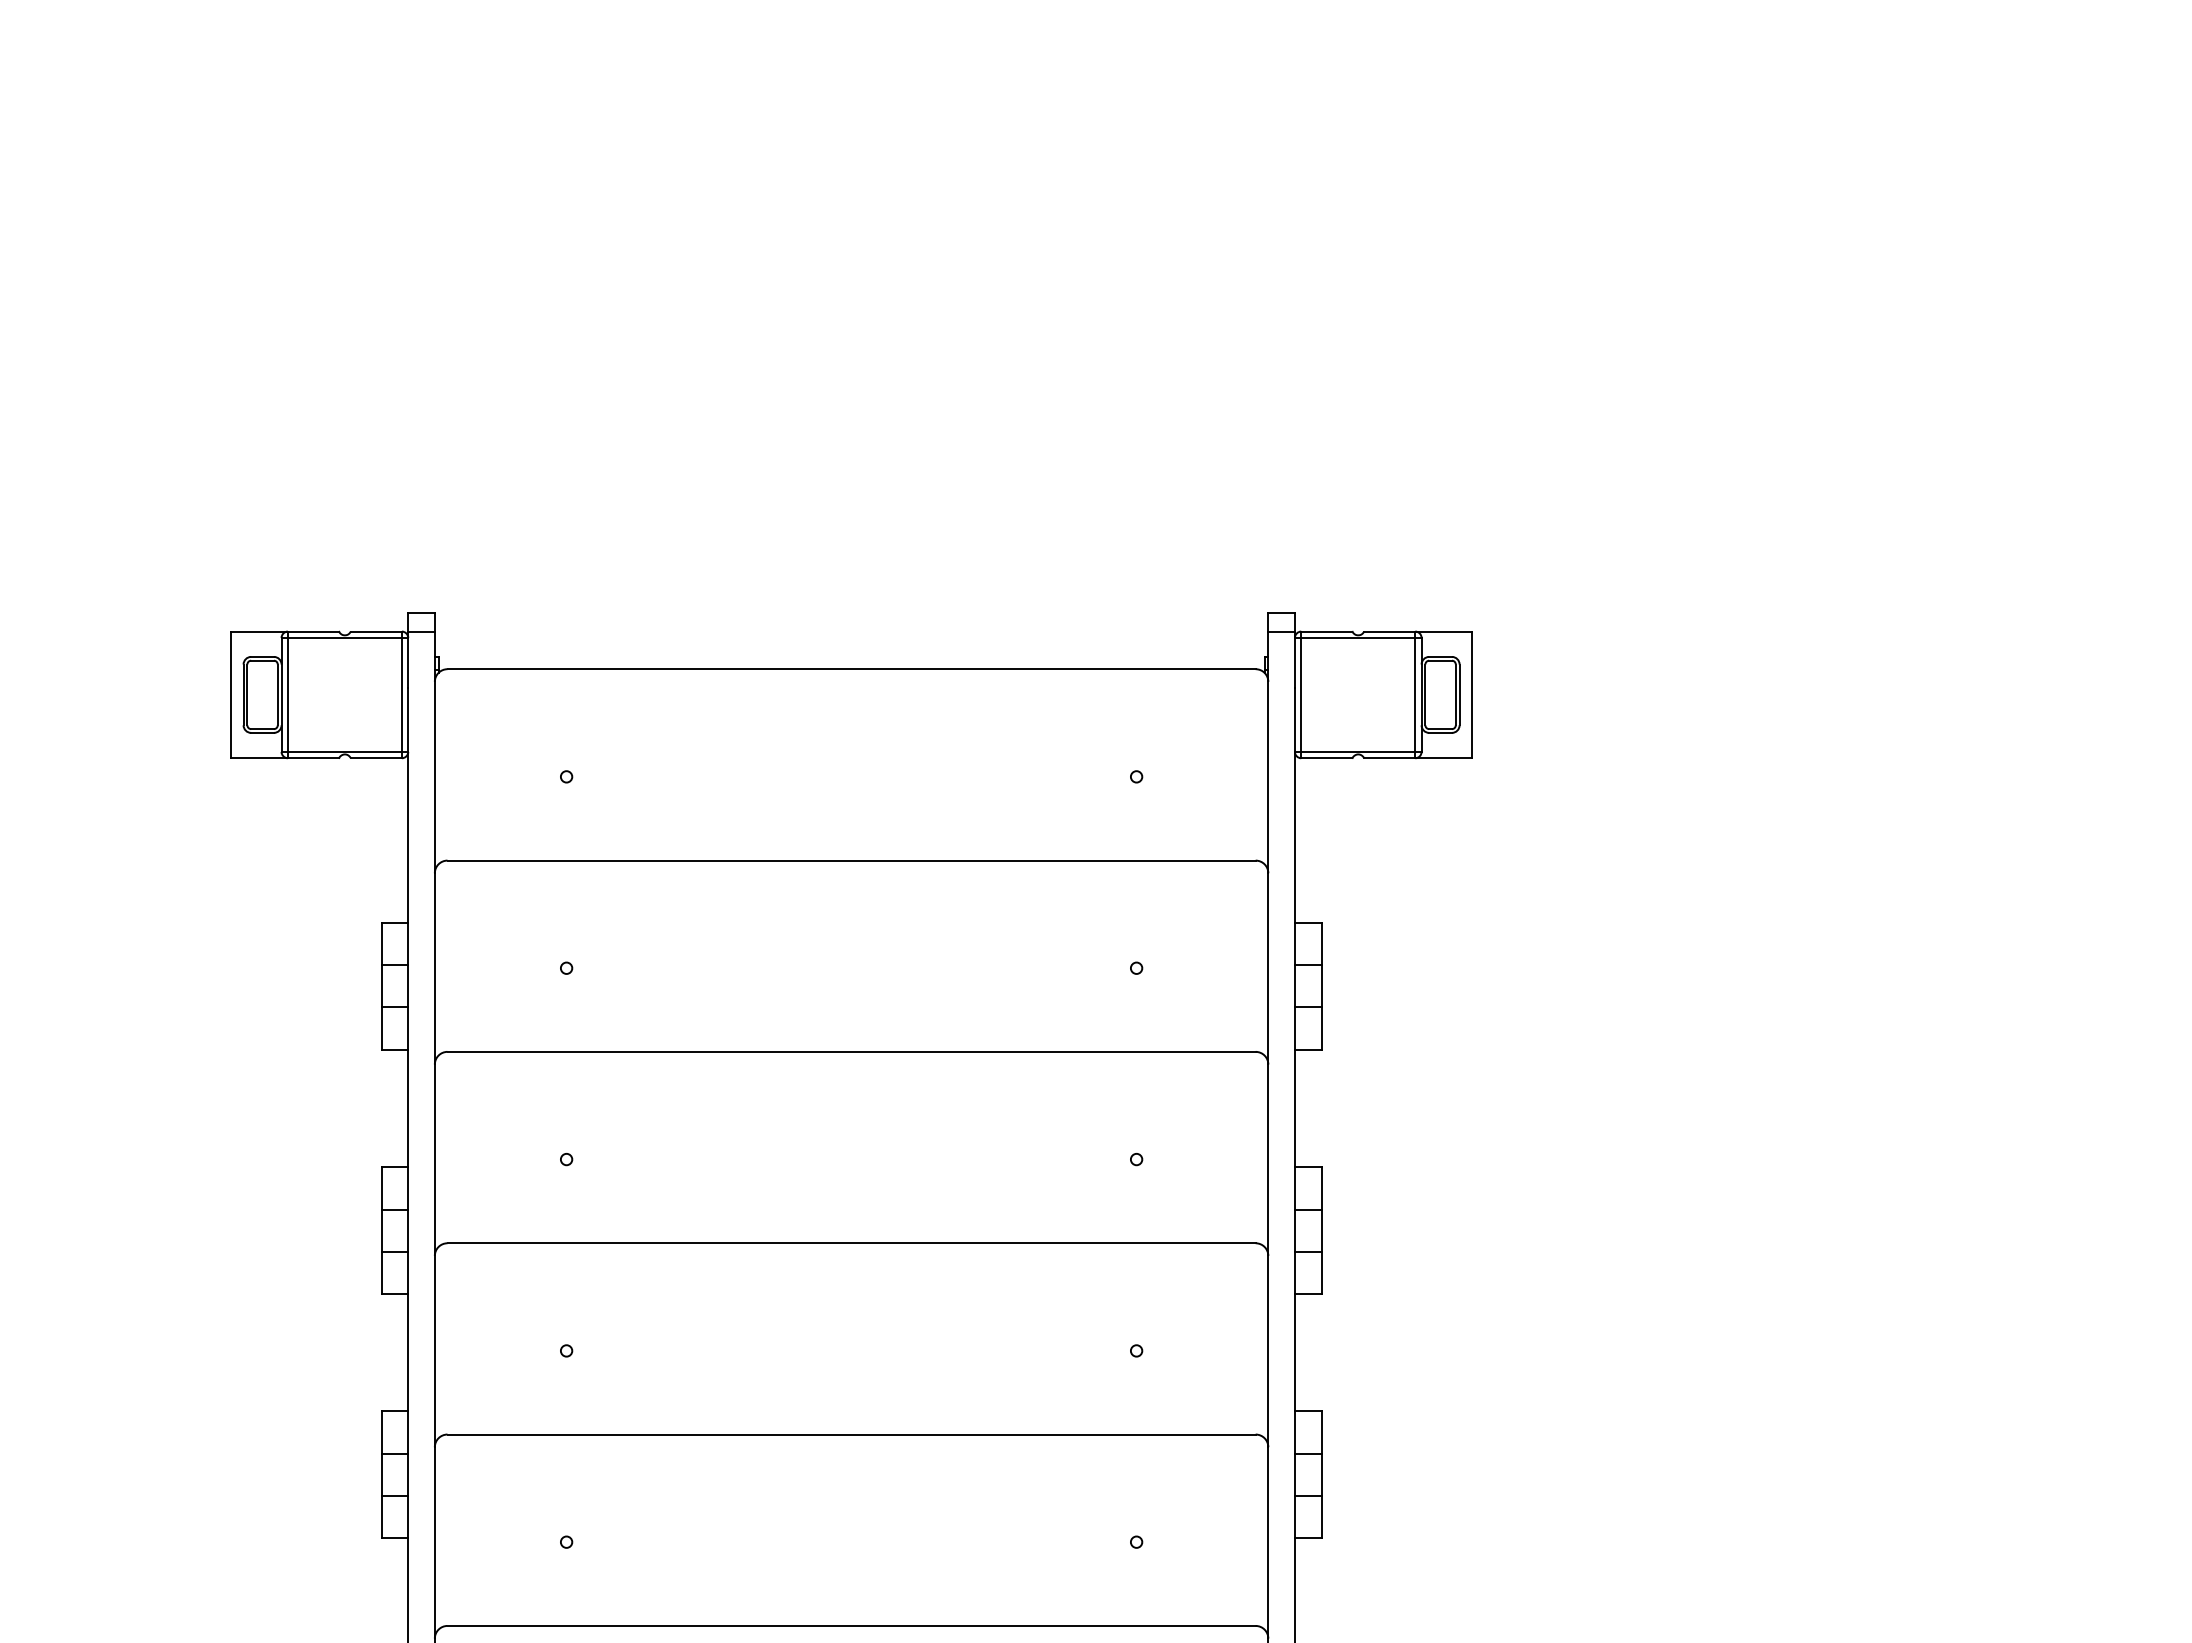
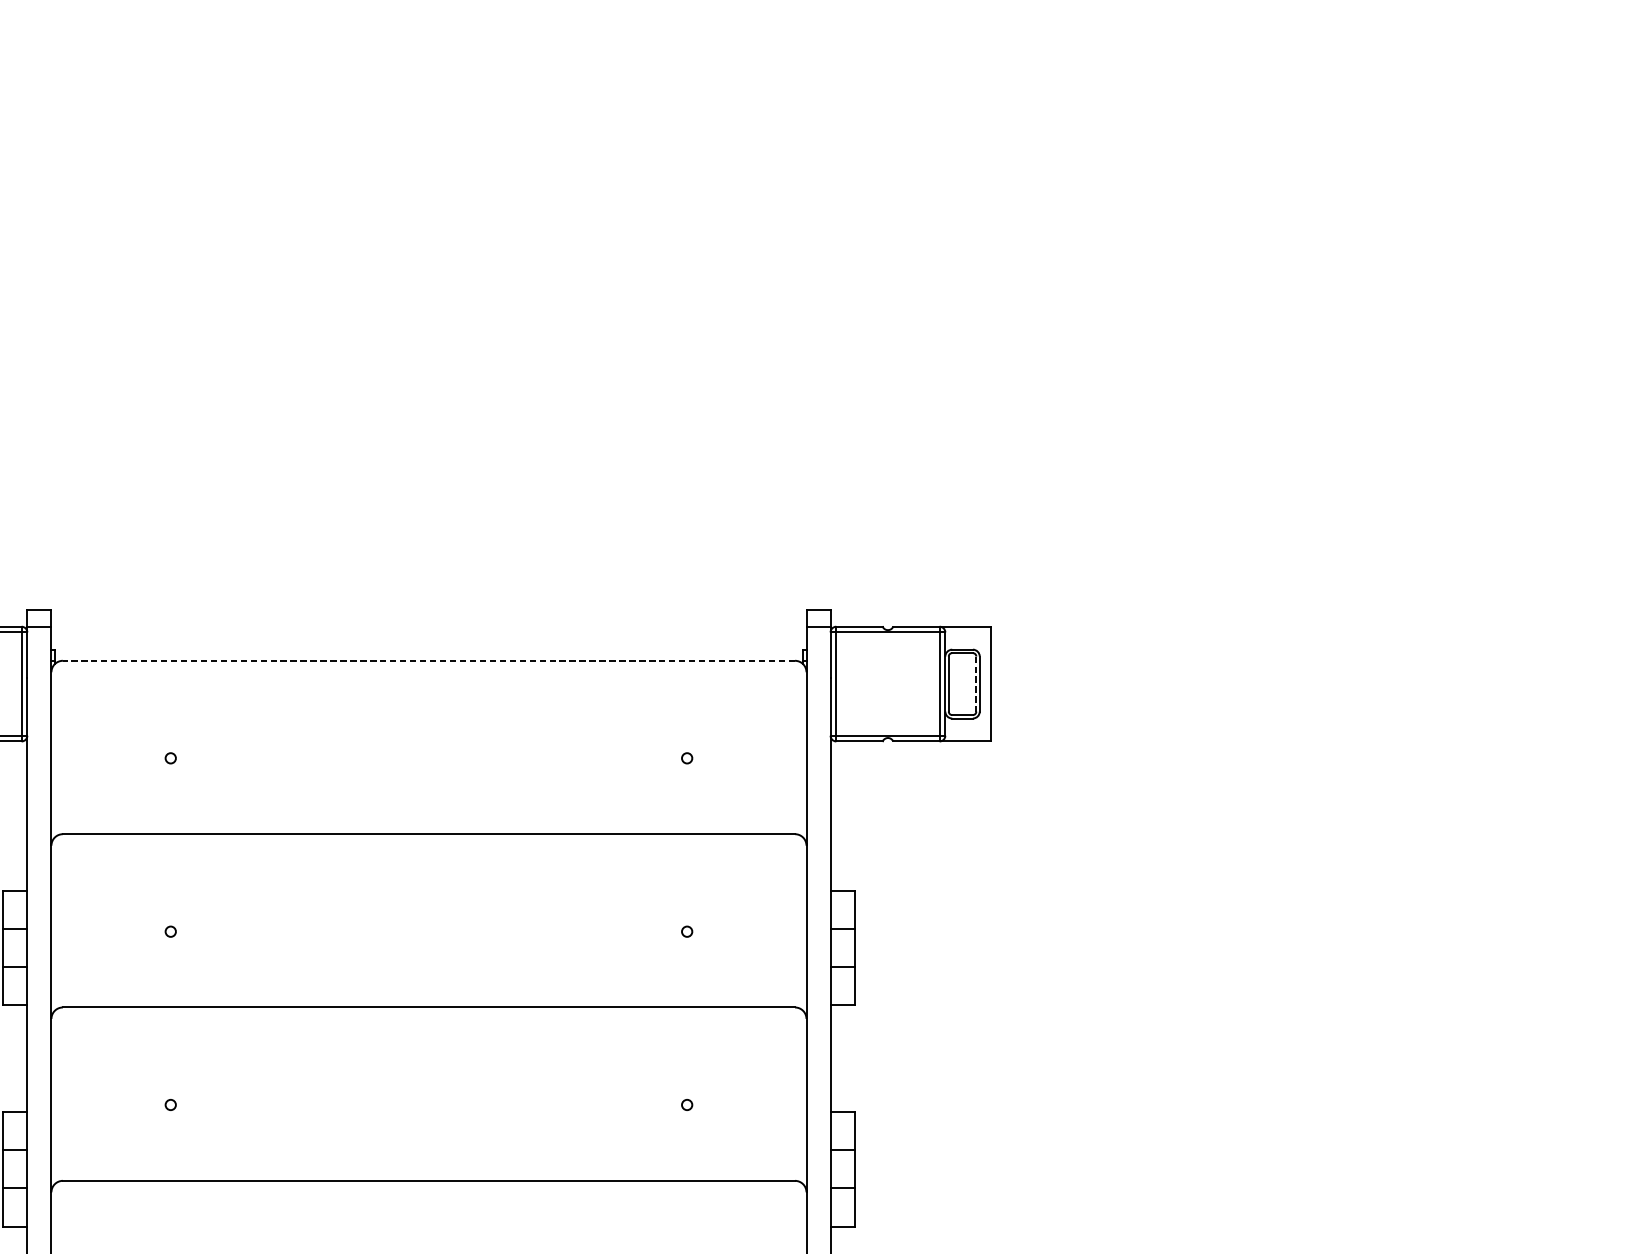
line: (851, 669) -> (428, 661), solid -> dashed
line: (1455, 695) -> (976, 684), solid -> dashed

